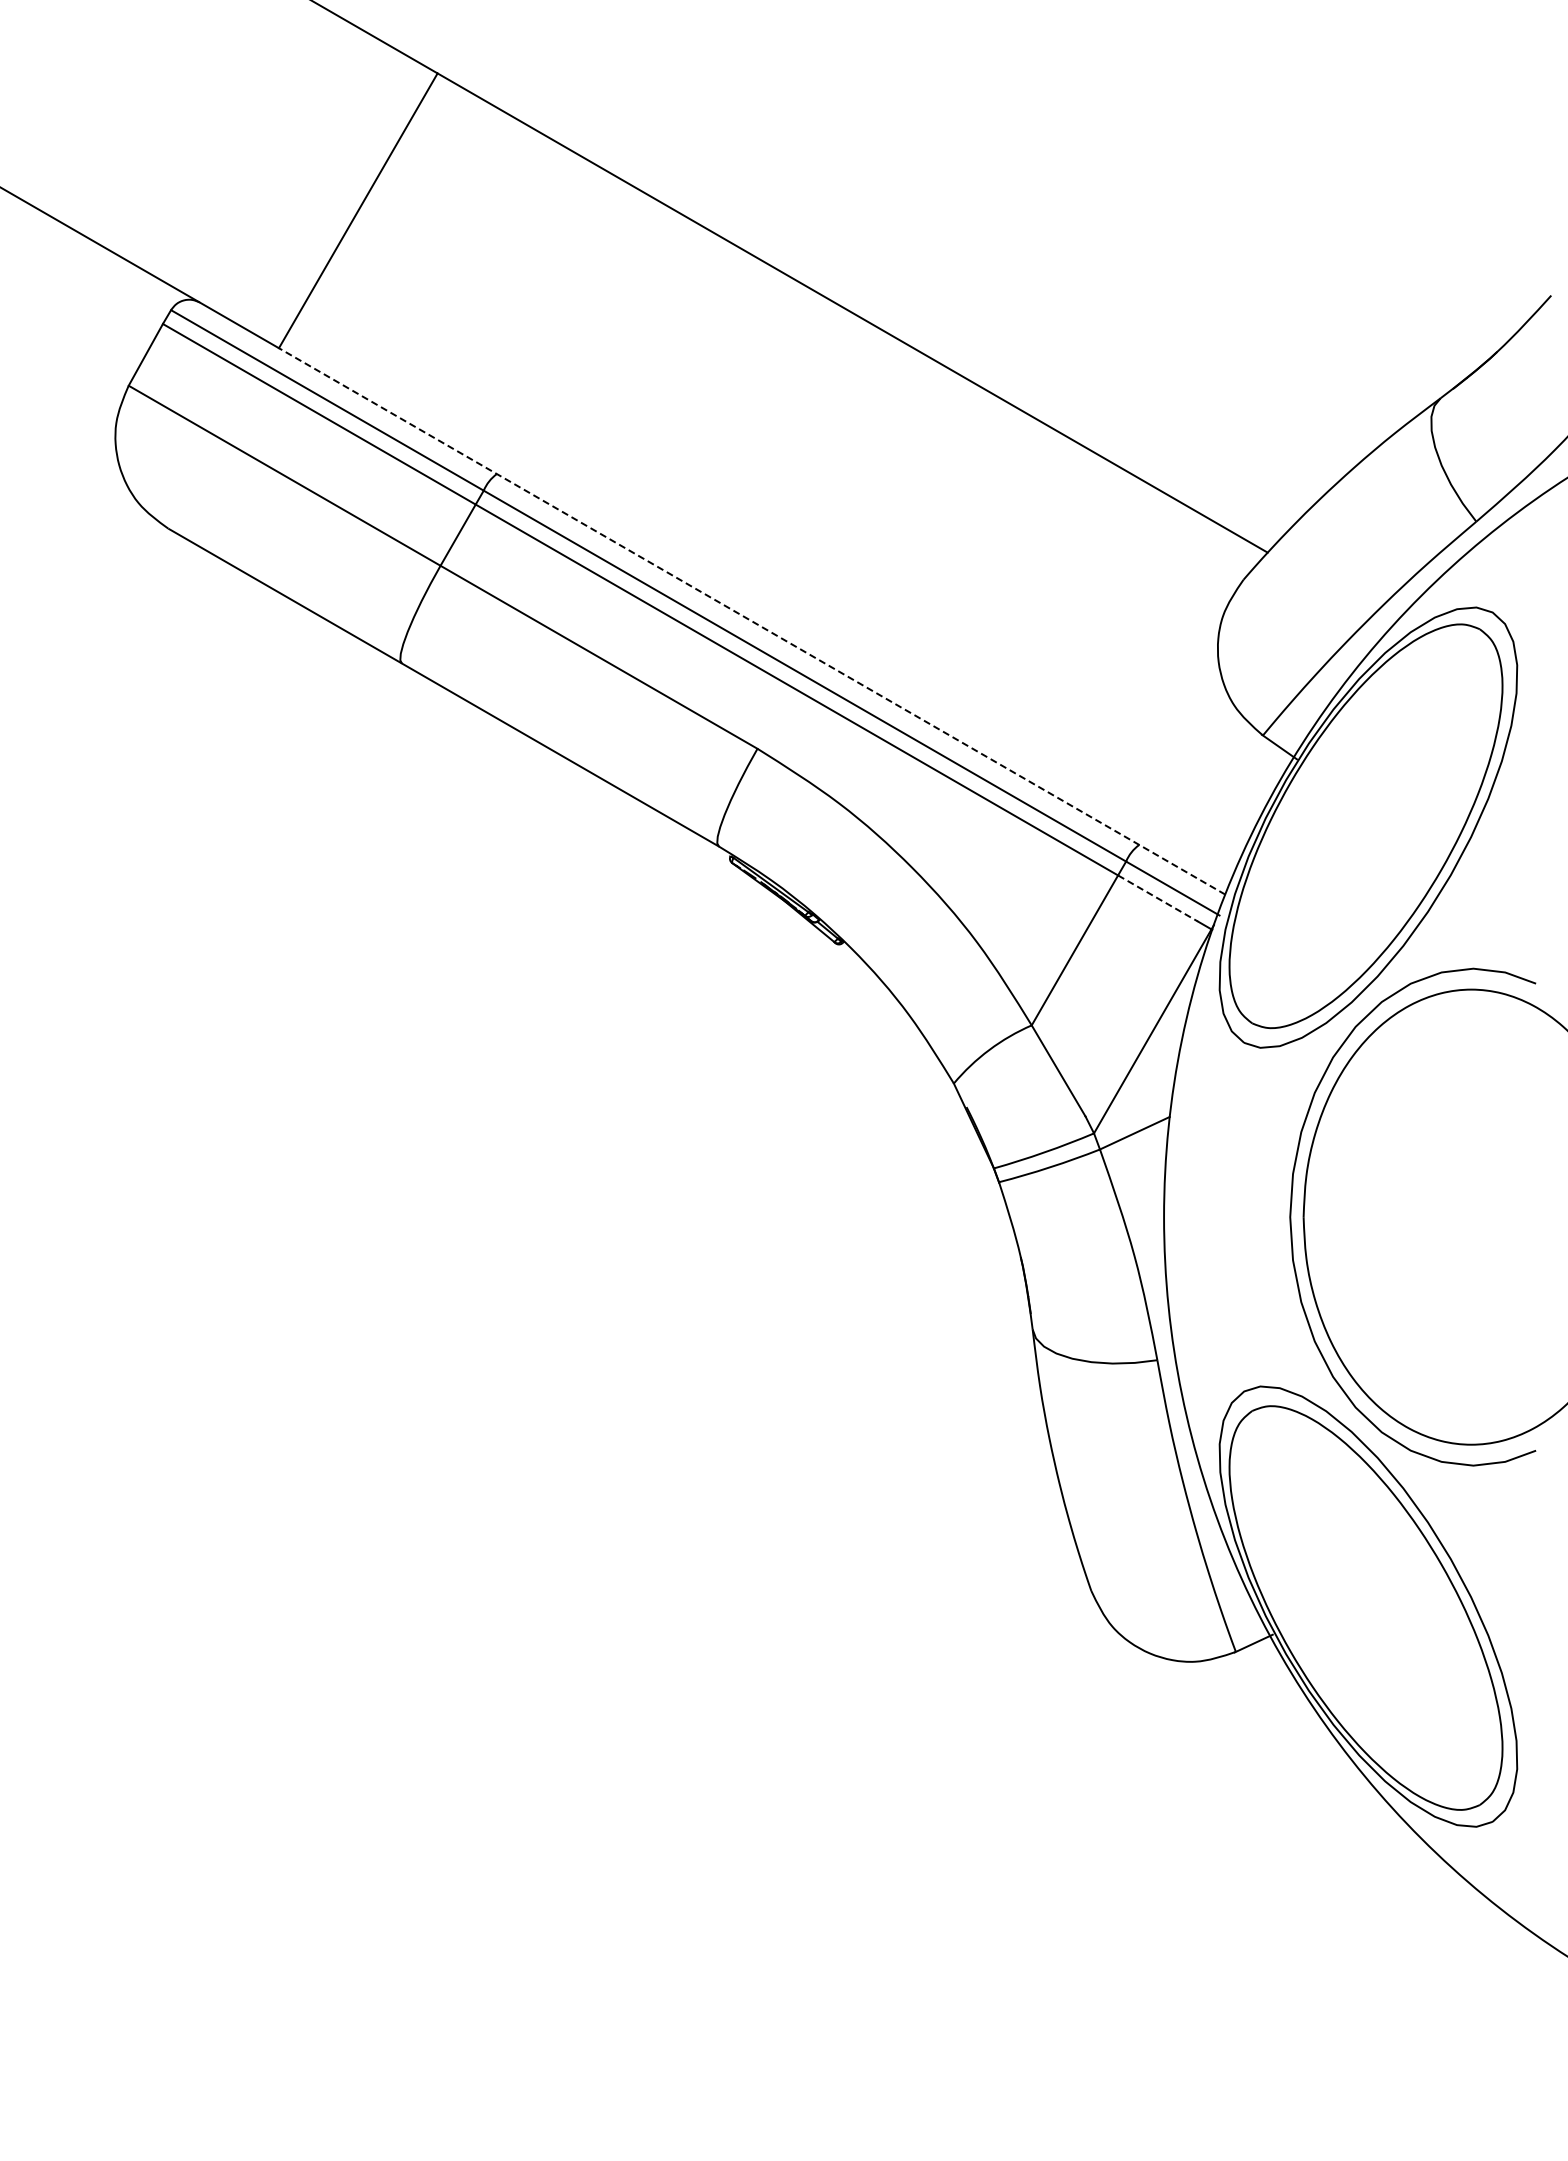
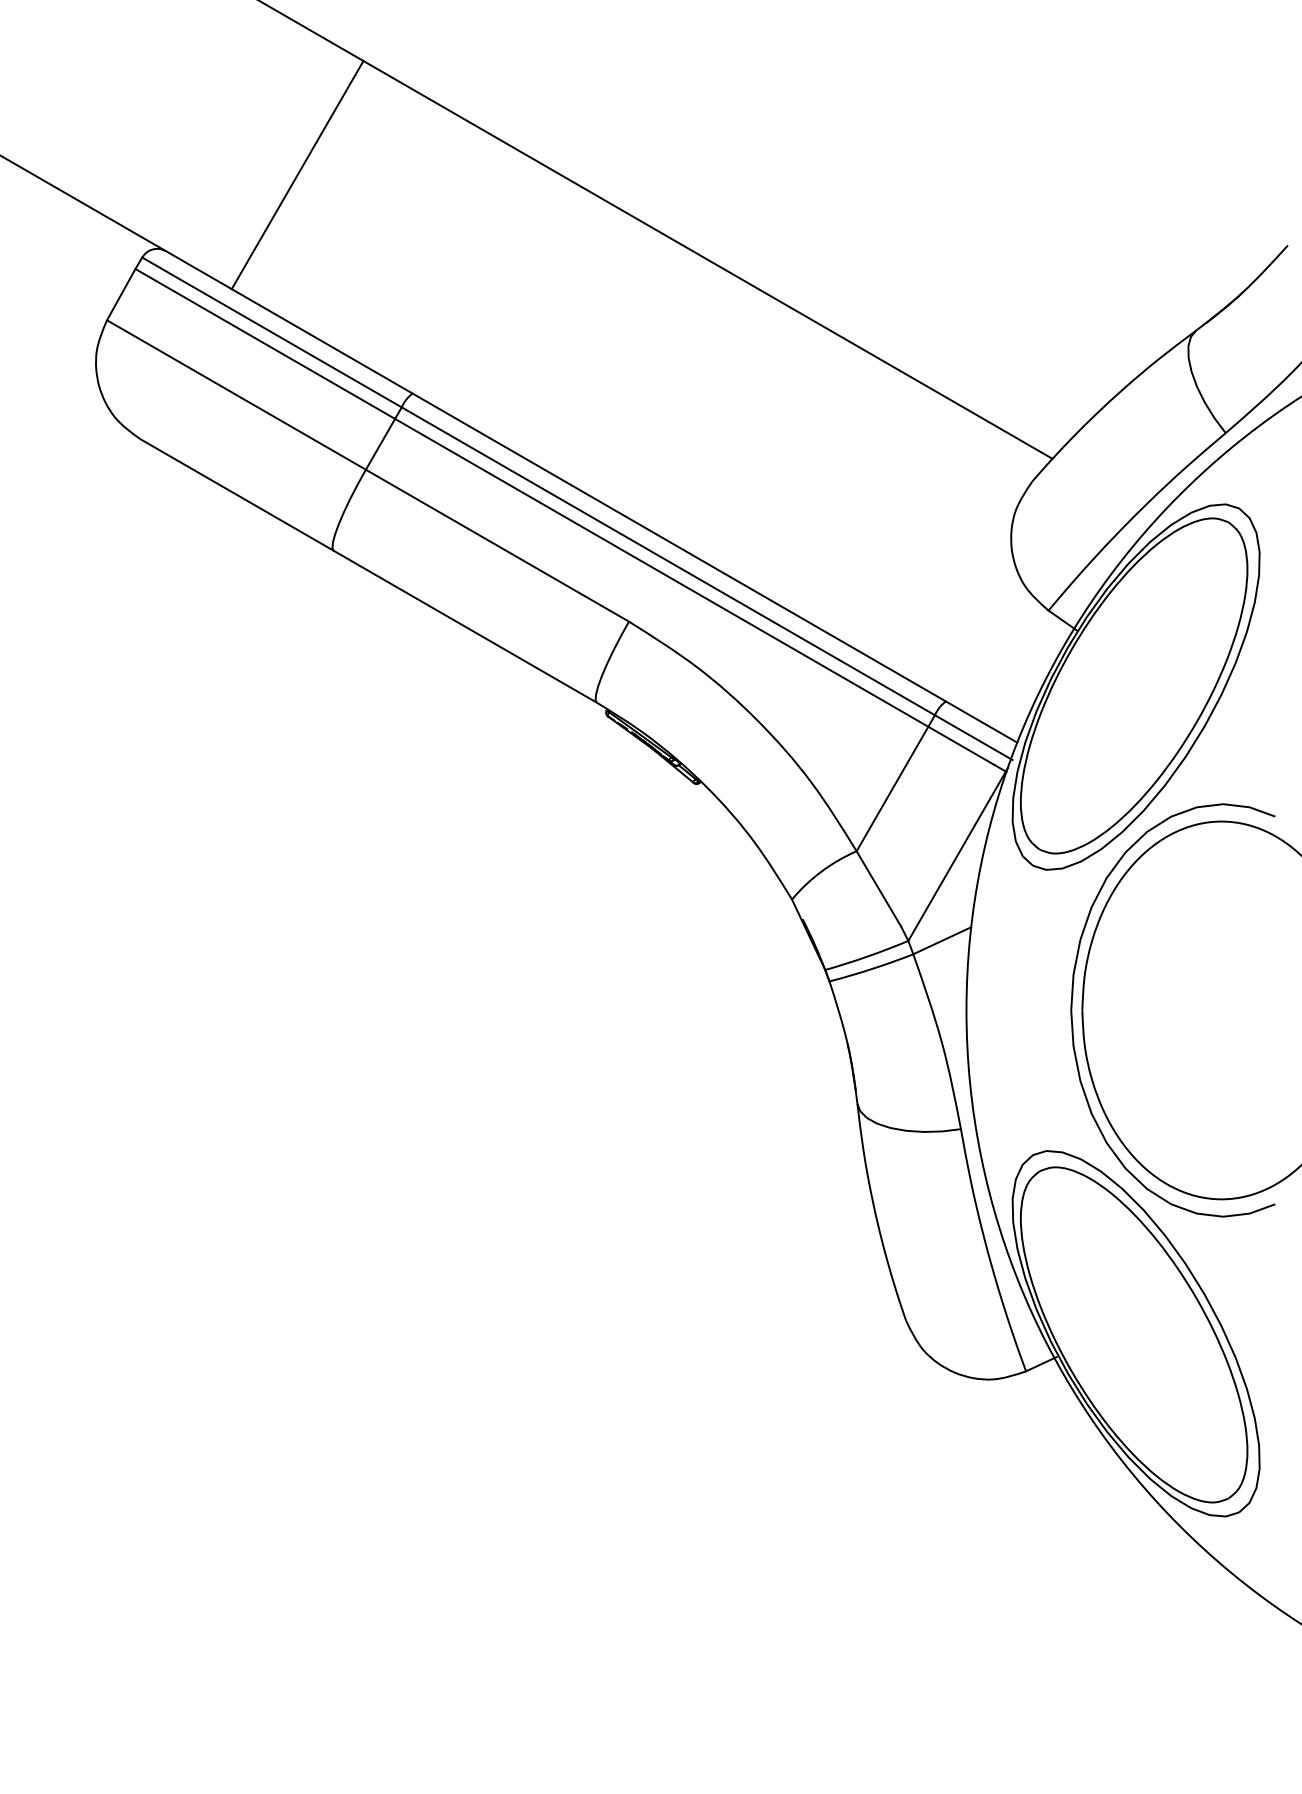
line: (751, 621) -> (624, 515), dashed -> solid
line: (1158, 898) -> (961, 745), dashed -> solid

